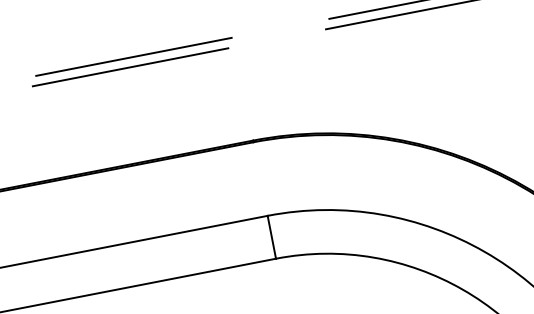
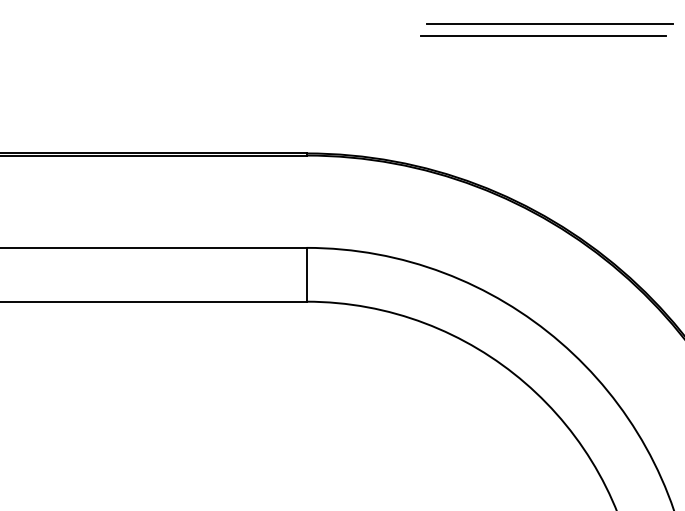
line: (134, 56) -> (182, 23), removed
line: (130, 66) -> (175, 35), removed

